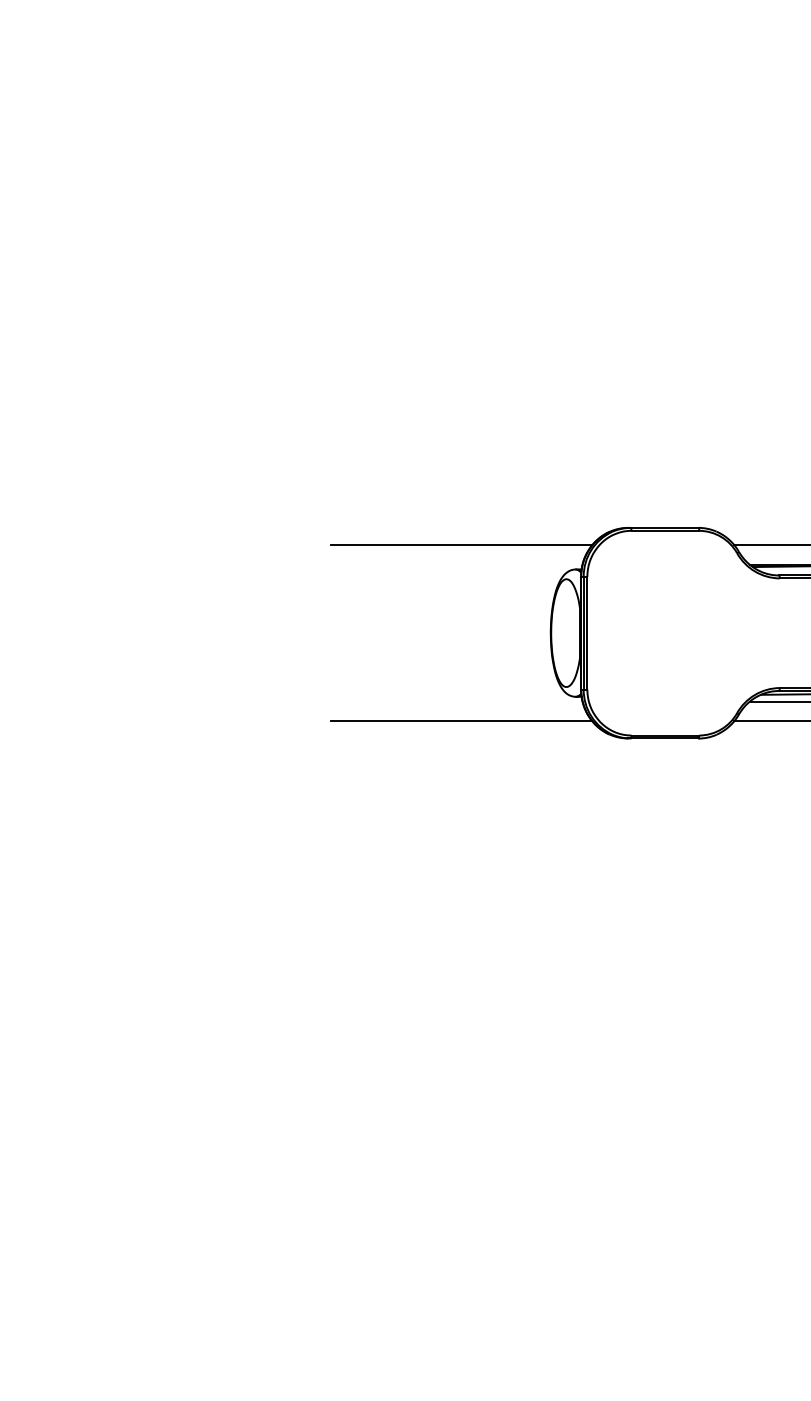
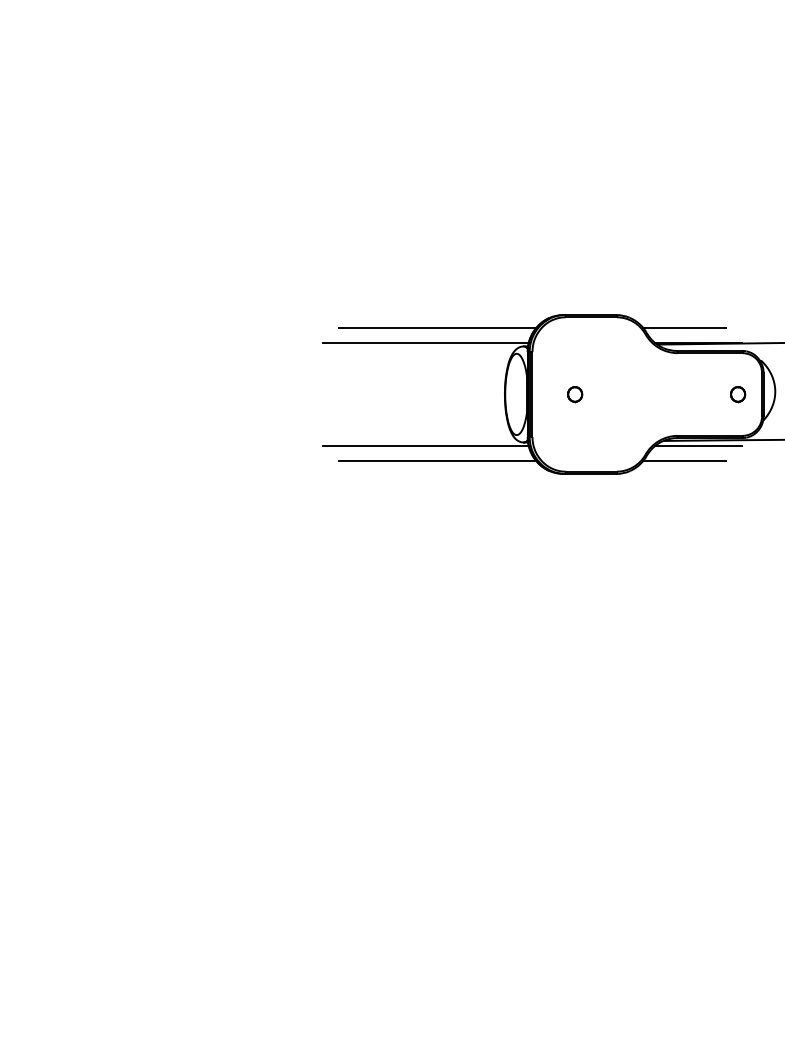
line: (445, 564) -> (425, 342), added
part: (644, 633) -> (575, 394), added
line: (445, 702) -> (425, 446), added

